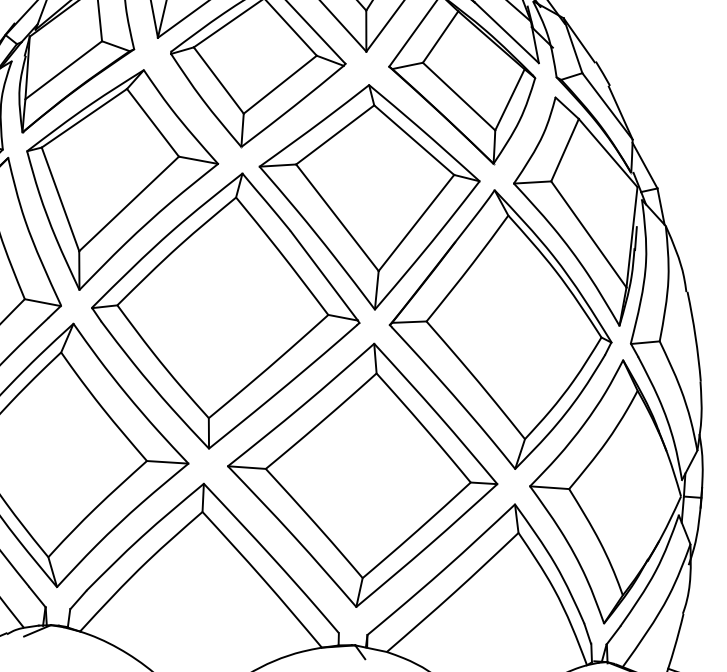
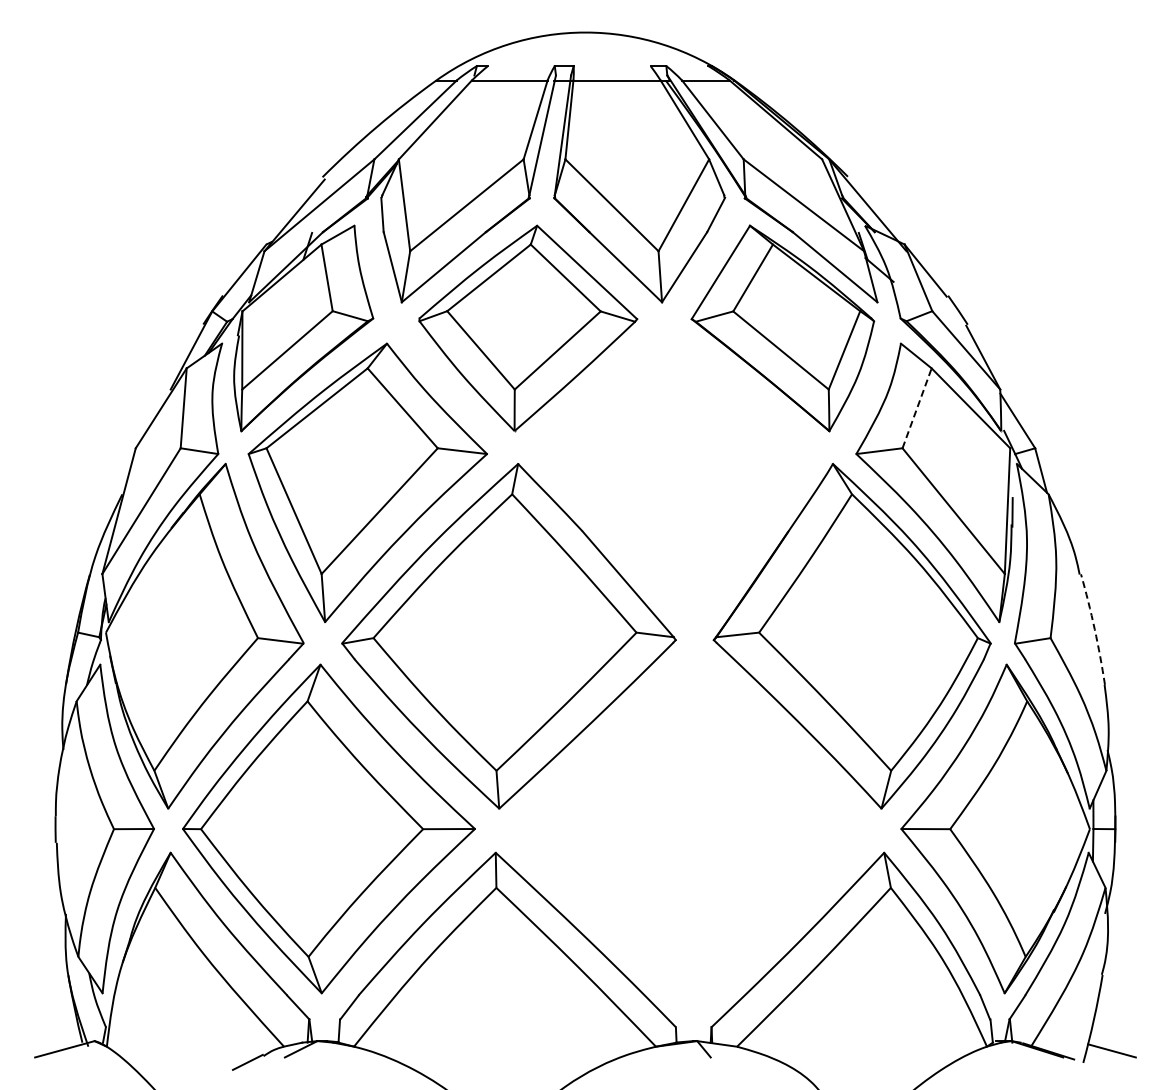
line: (565, 150) -> (917, 408), solid -> dashed
part: (367, 196) -> (675, 482), removed
arc: (695, 336) -> (1094, 629), solid -> dashed
part: (362, 474) -> (692, 828), removed

